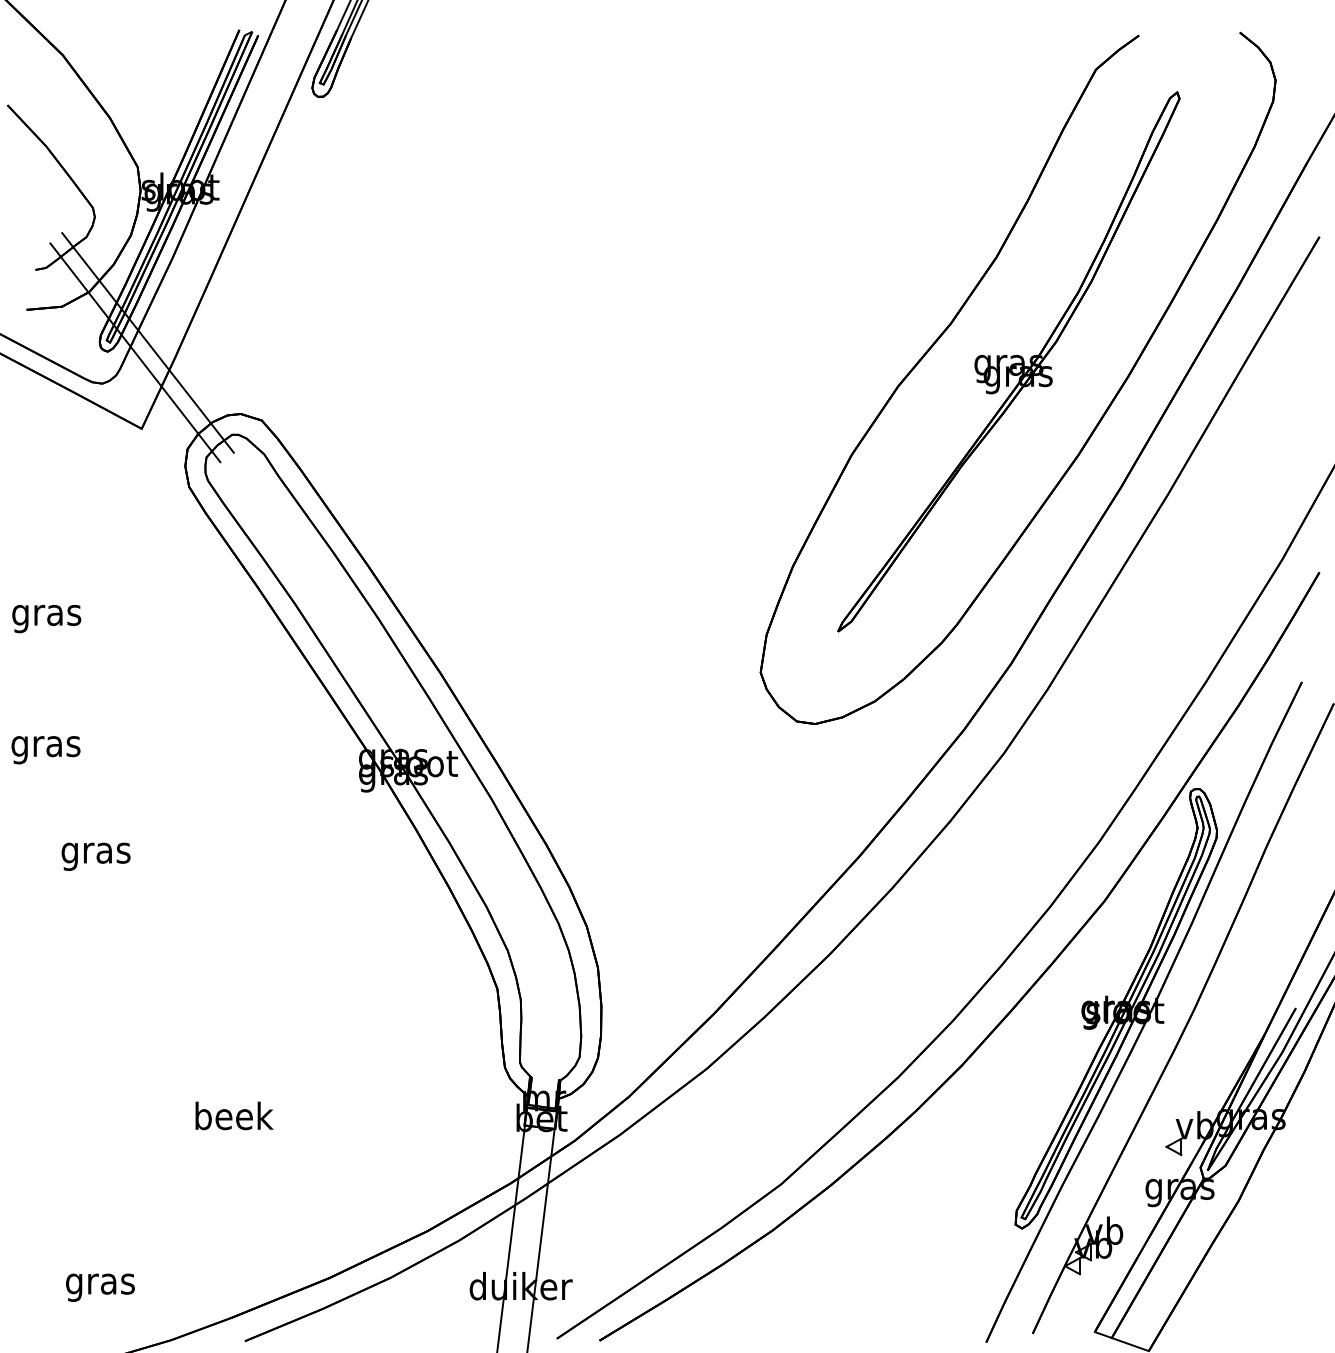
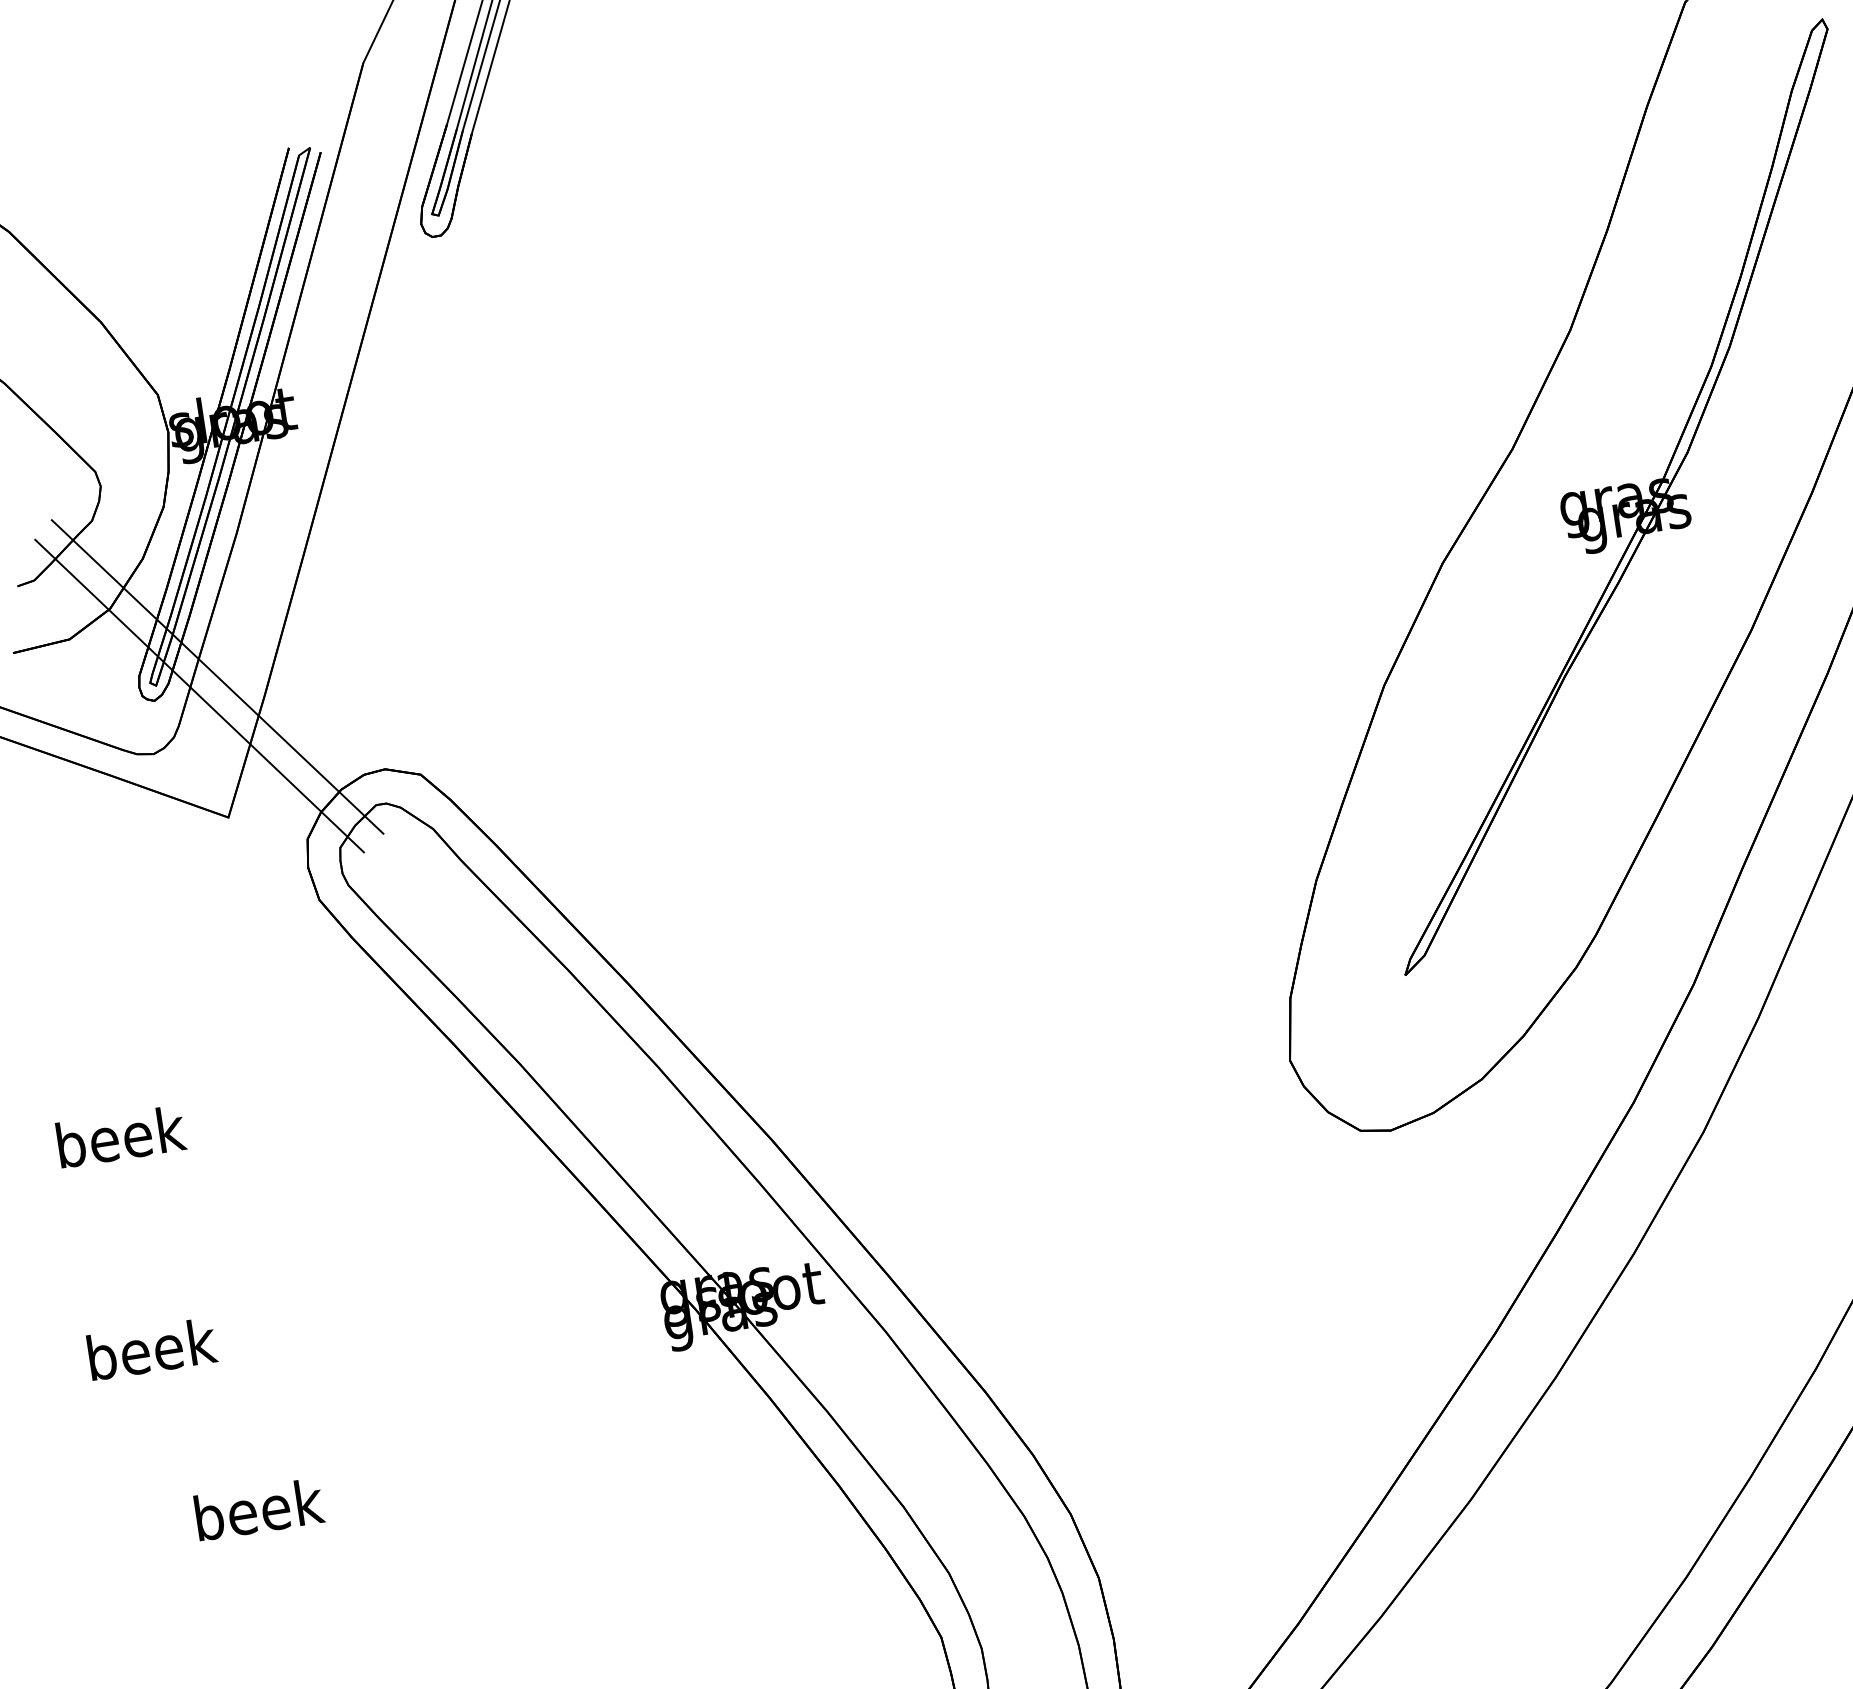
text: (47, 615) -> (121, 1142), gras -> beek
text: (47, 746) -> (153, 1354), gras -> beek
text: (97, 852) -> (260, 1514), gras -> beek

